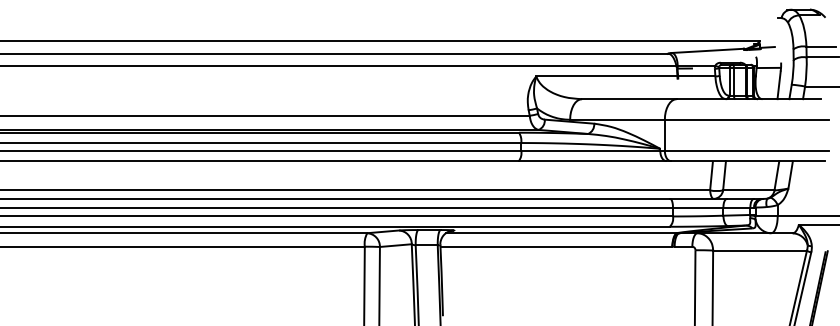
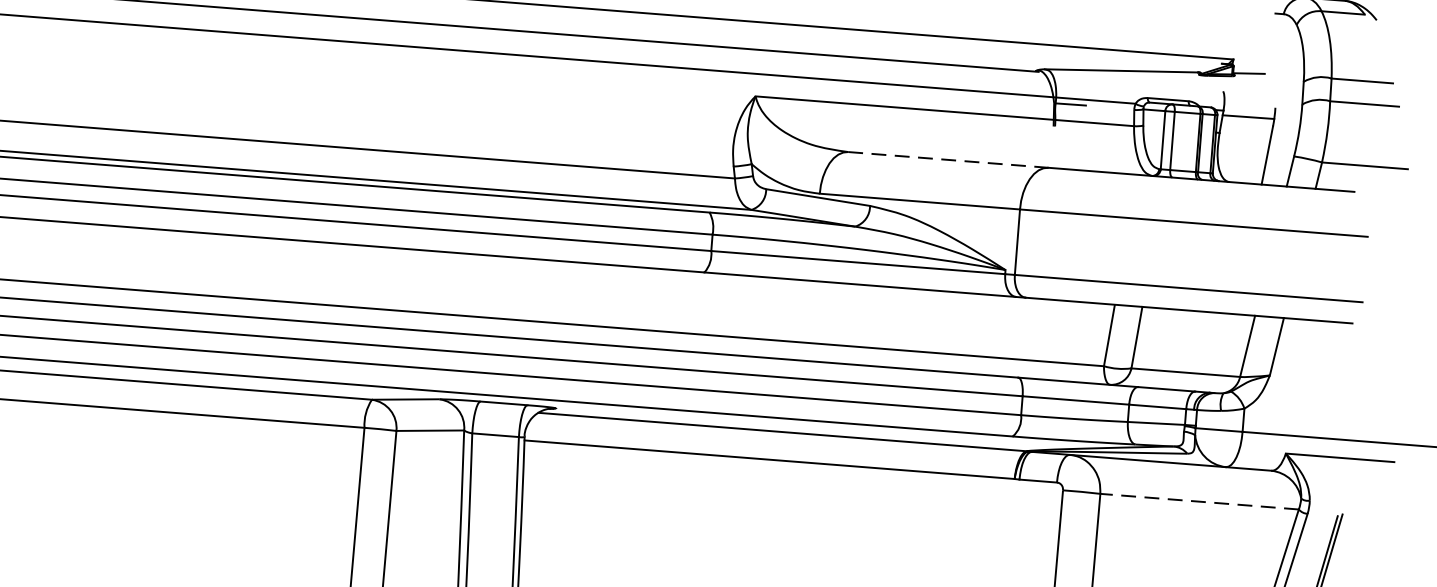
line: (629, 99) -> (948, 160), solid -> dashed
line: (760, 250) -> (1200, 501), solid -> dashed

